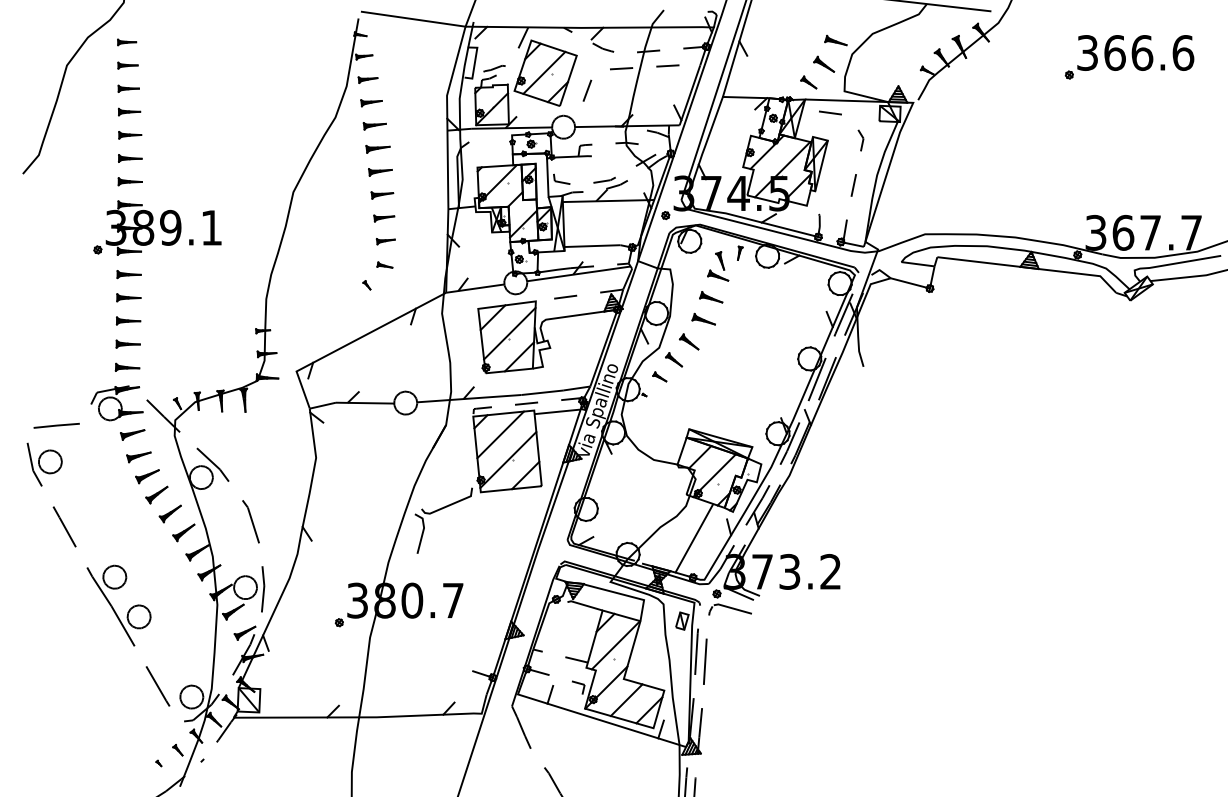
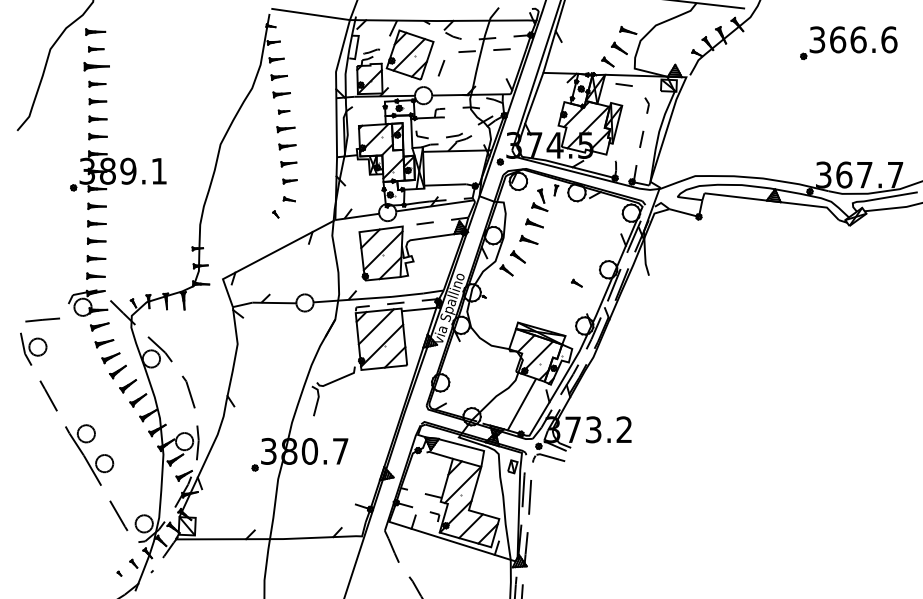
part: (126, 41) -> (95, 31), size x1.4
part: (128, 88) -> (96, 66), size x1.6
part: (377, 148) -> (283, 111), size x0.6
part: (659, 375) -> (576, 282), moved

